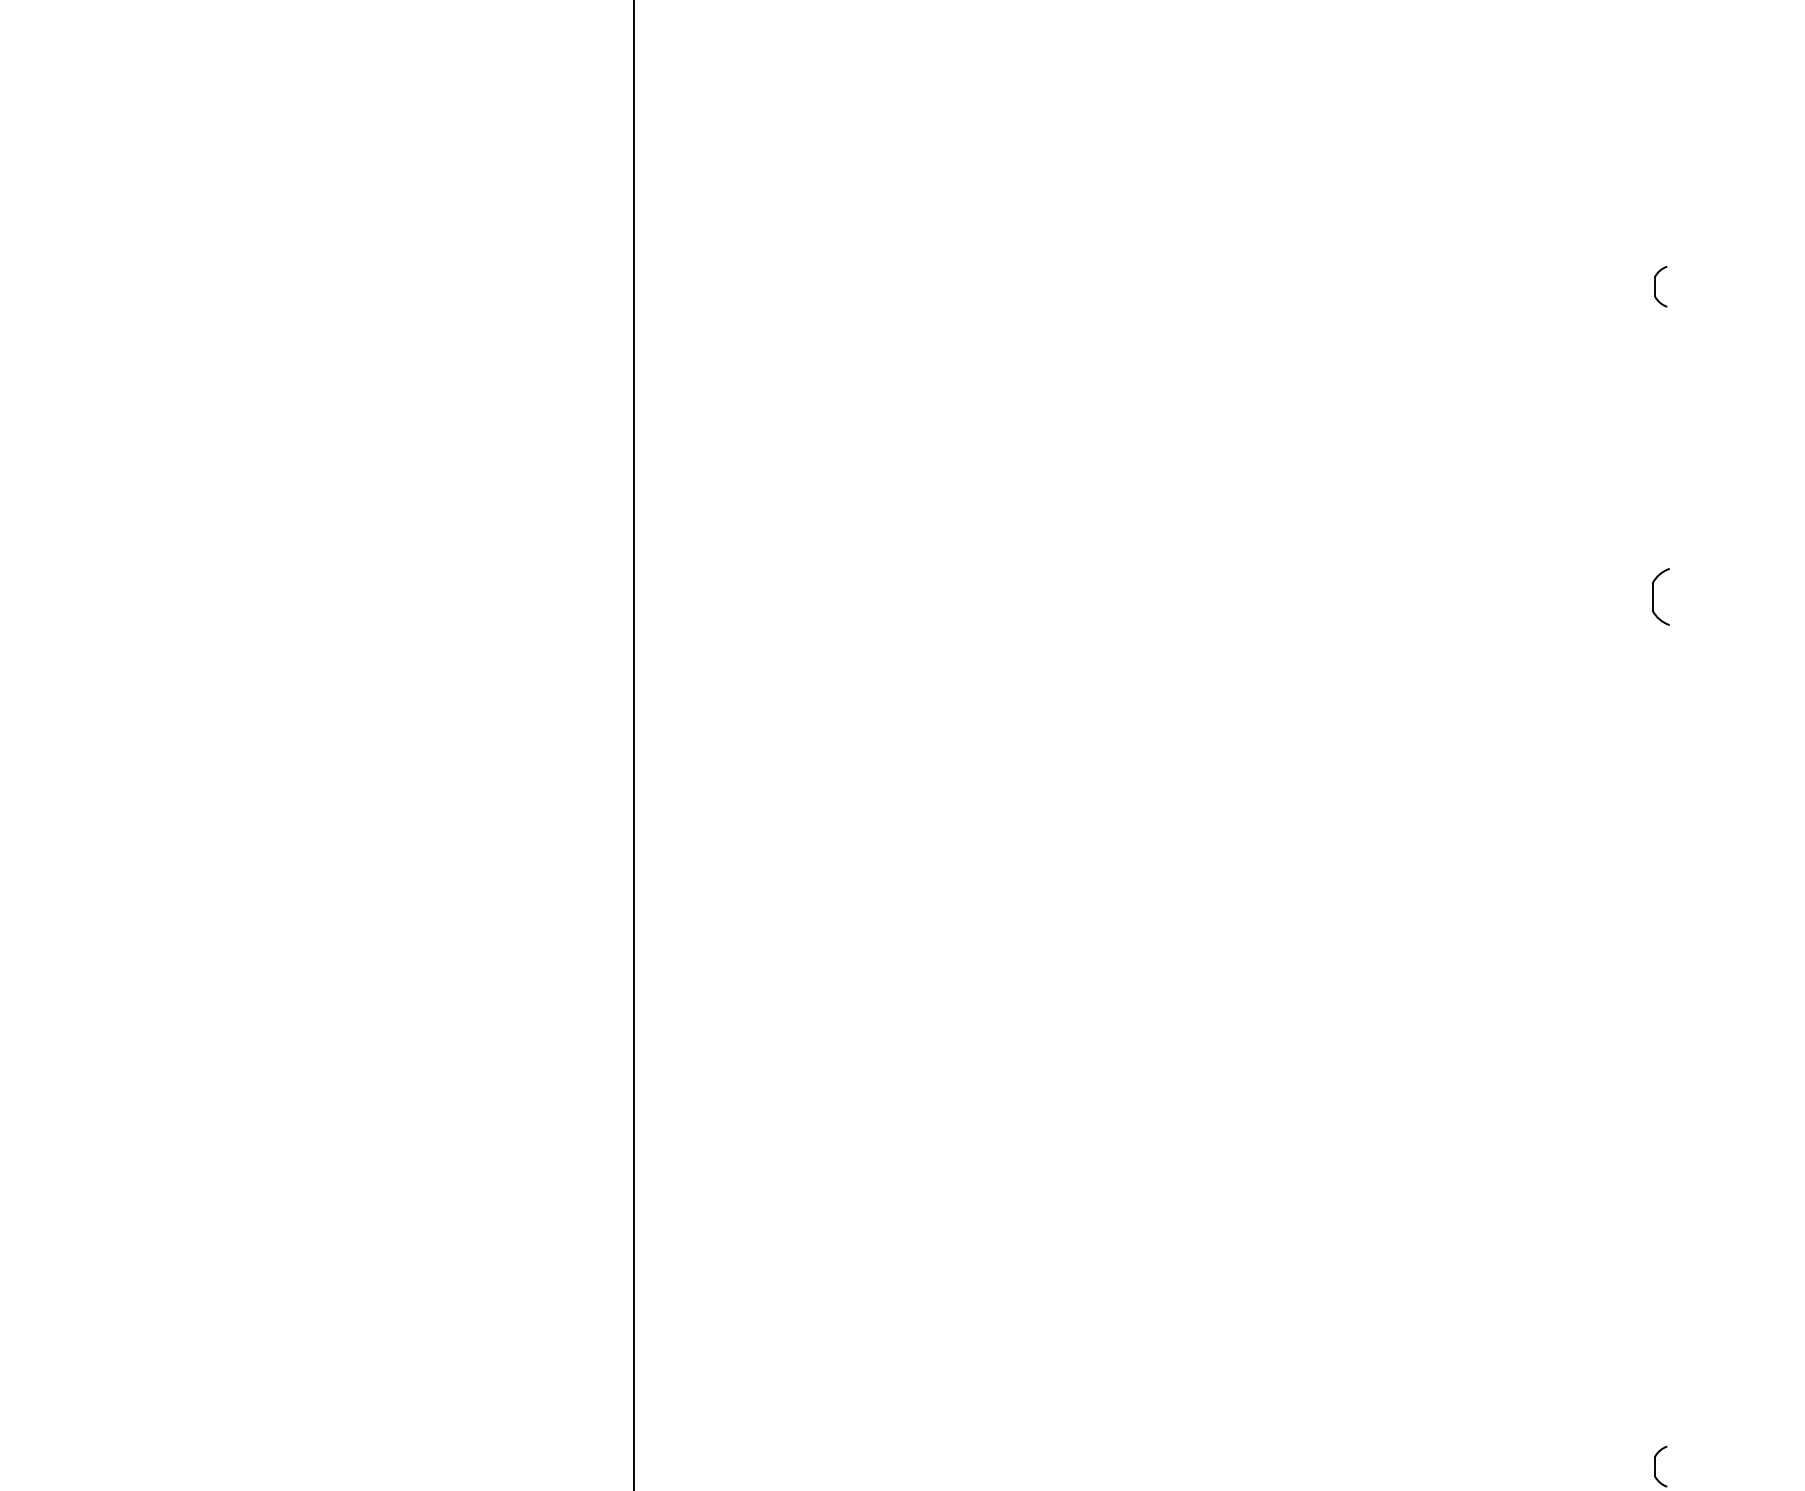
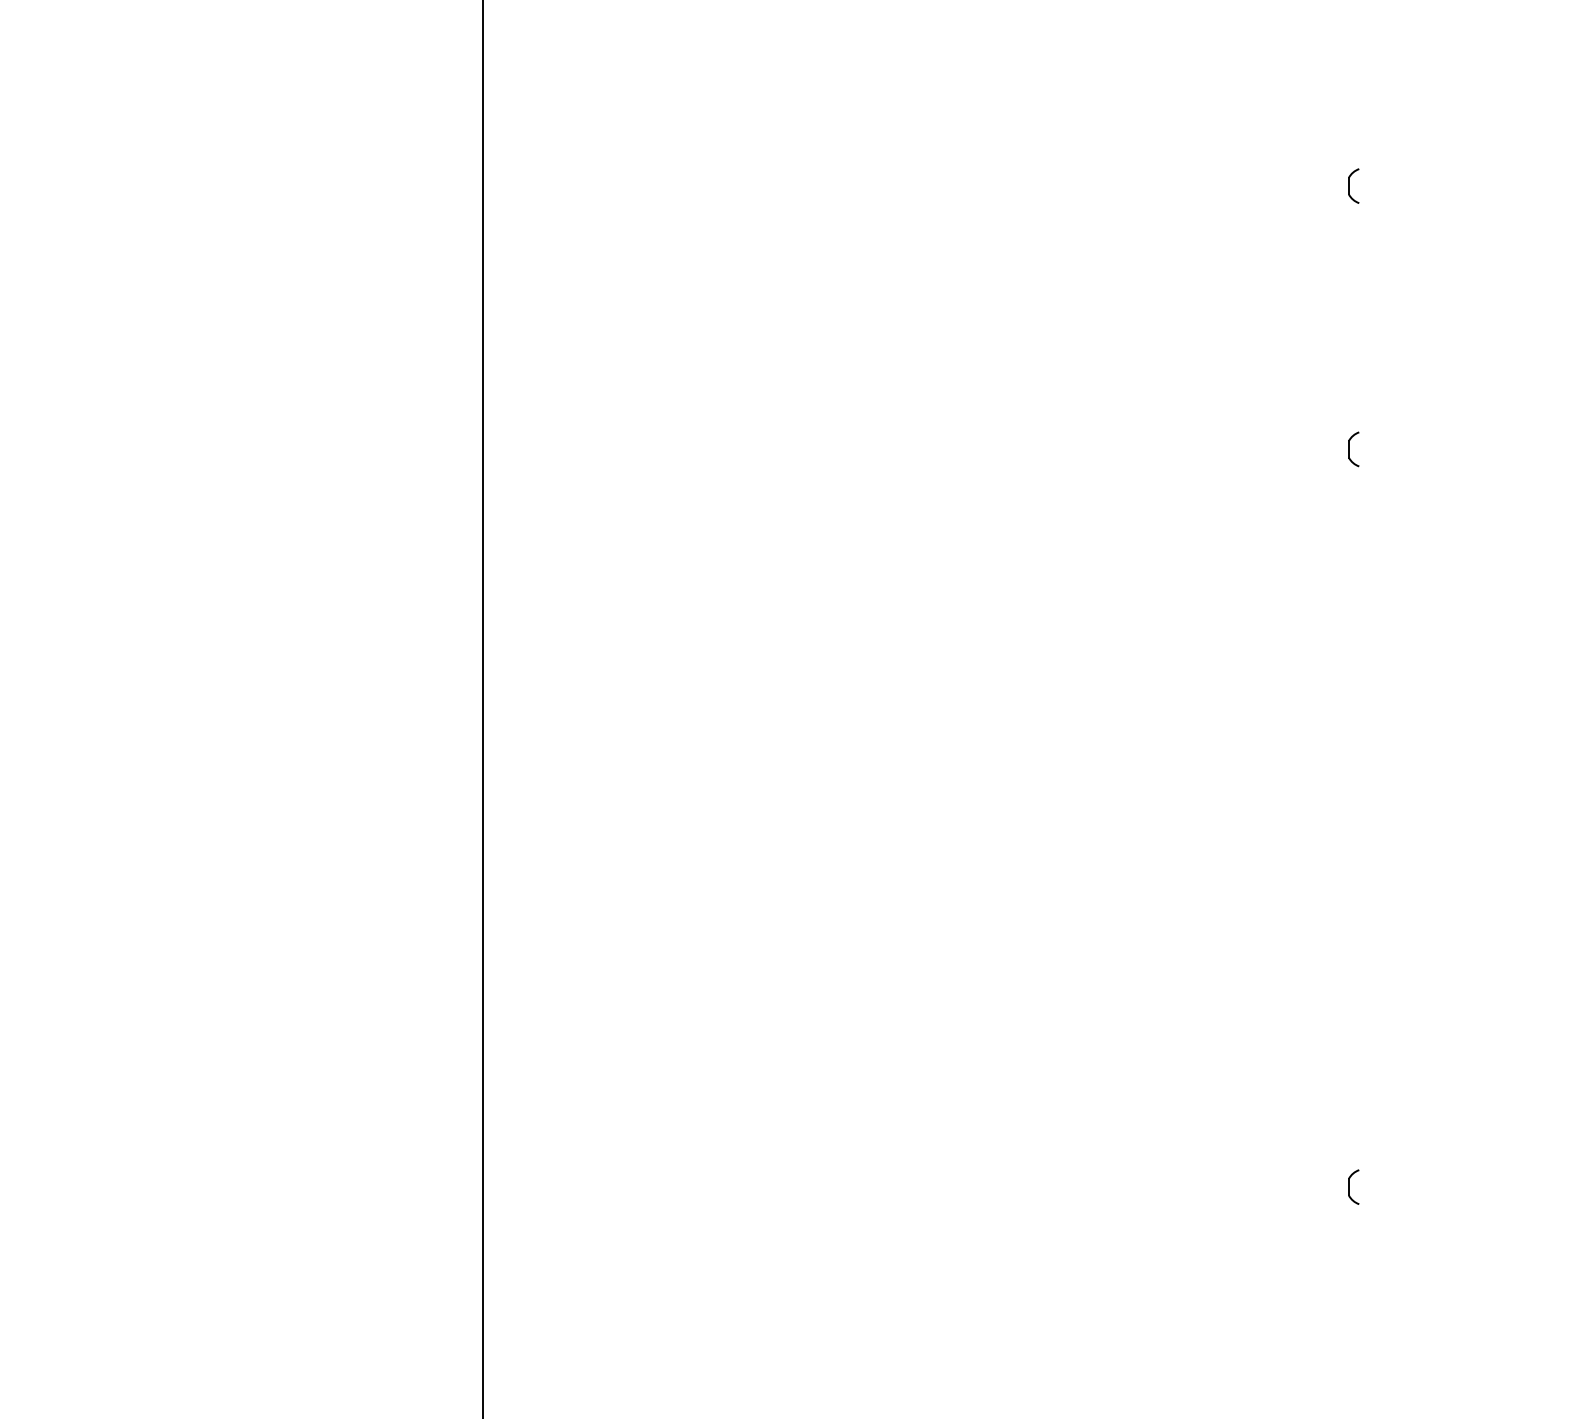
part: (1660, 597) -> (1353, 449), size x0.71

